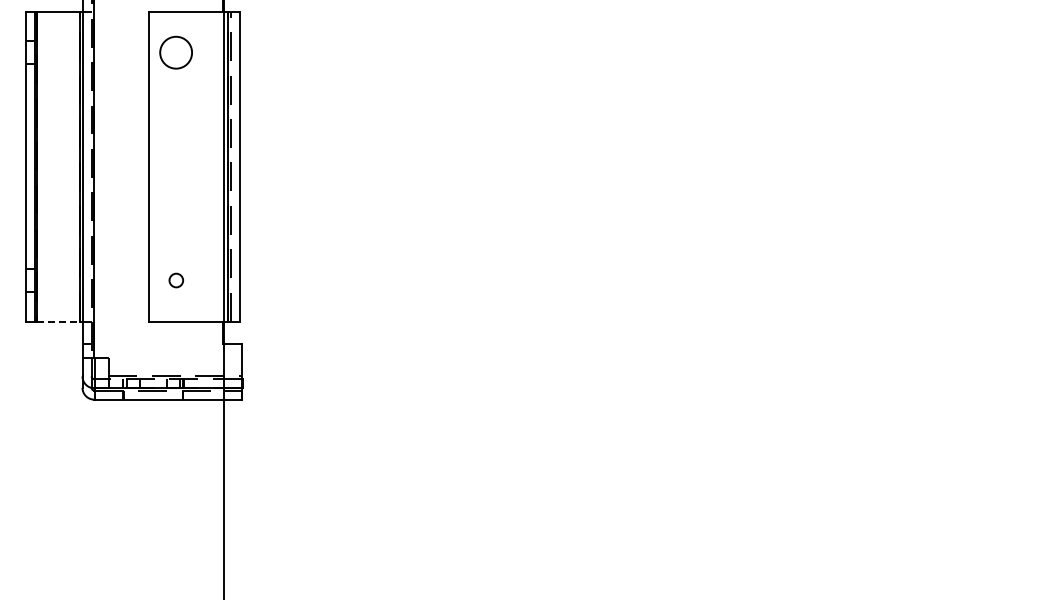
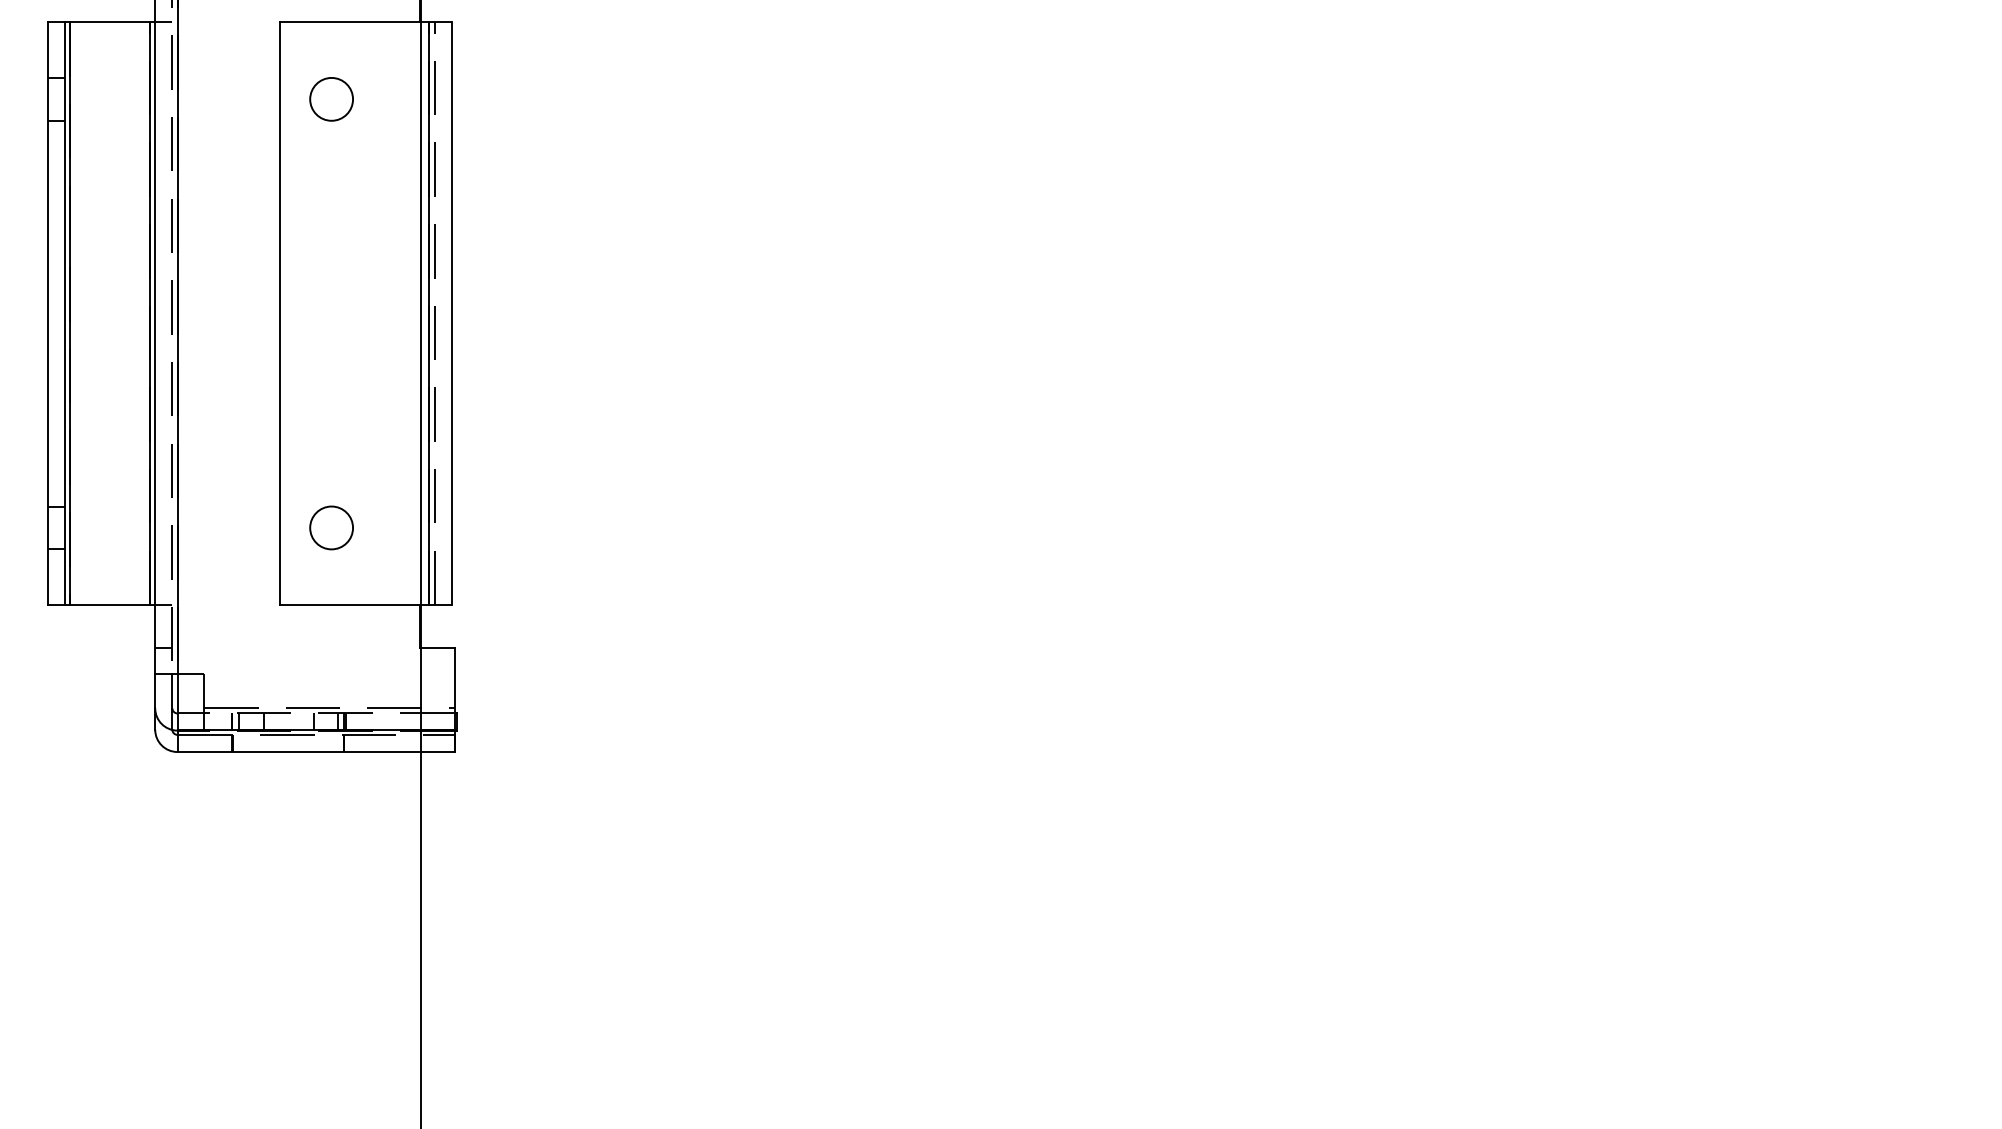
circle: (176, 52) -> (332, 98), size x0.71
circle: (176, 280) -> (332, 527), size x1.67
line: (59, 321) -> (111, 604), dashed -> solid

